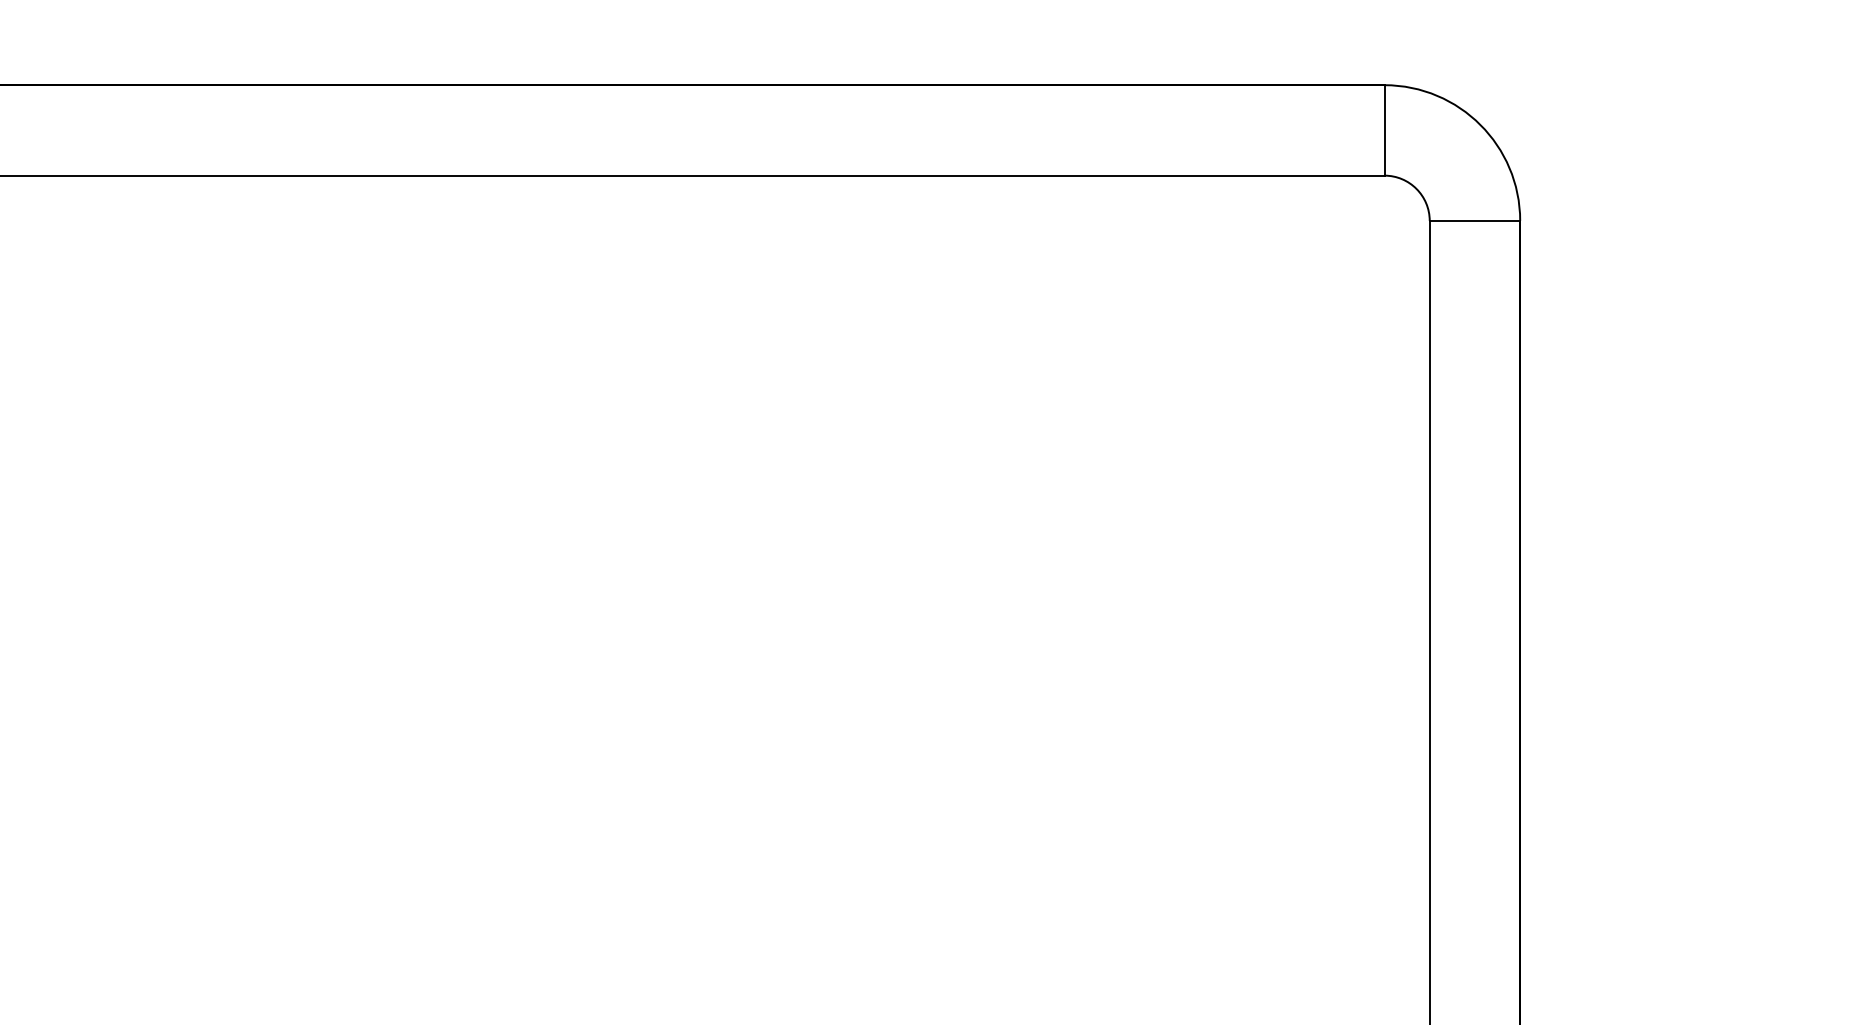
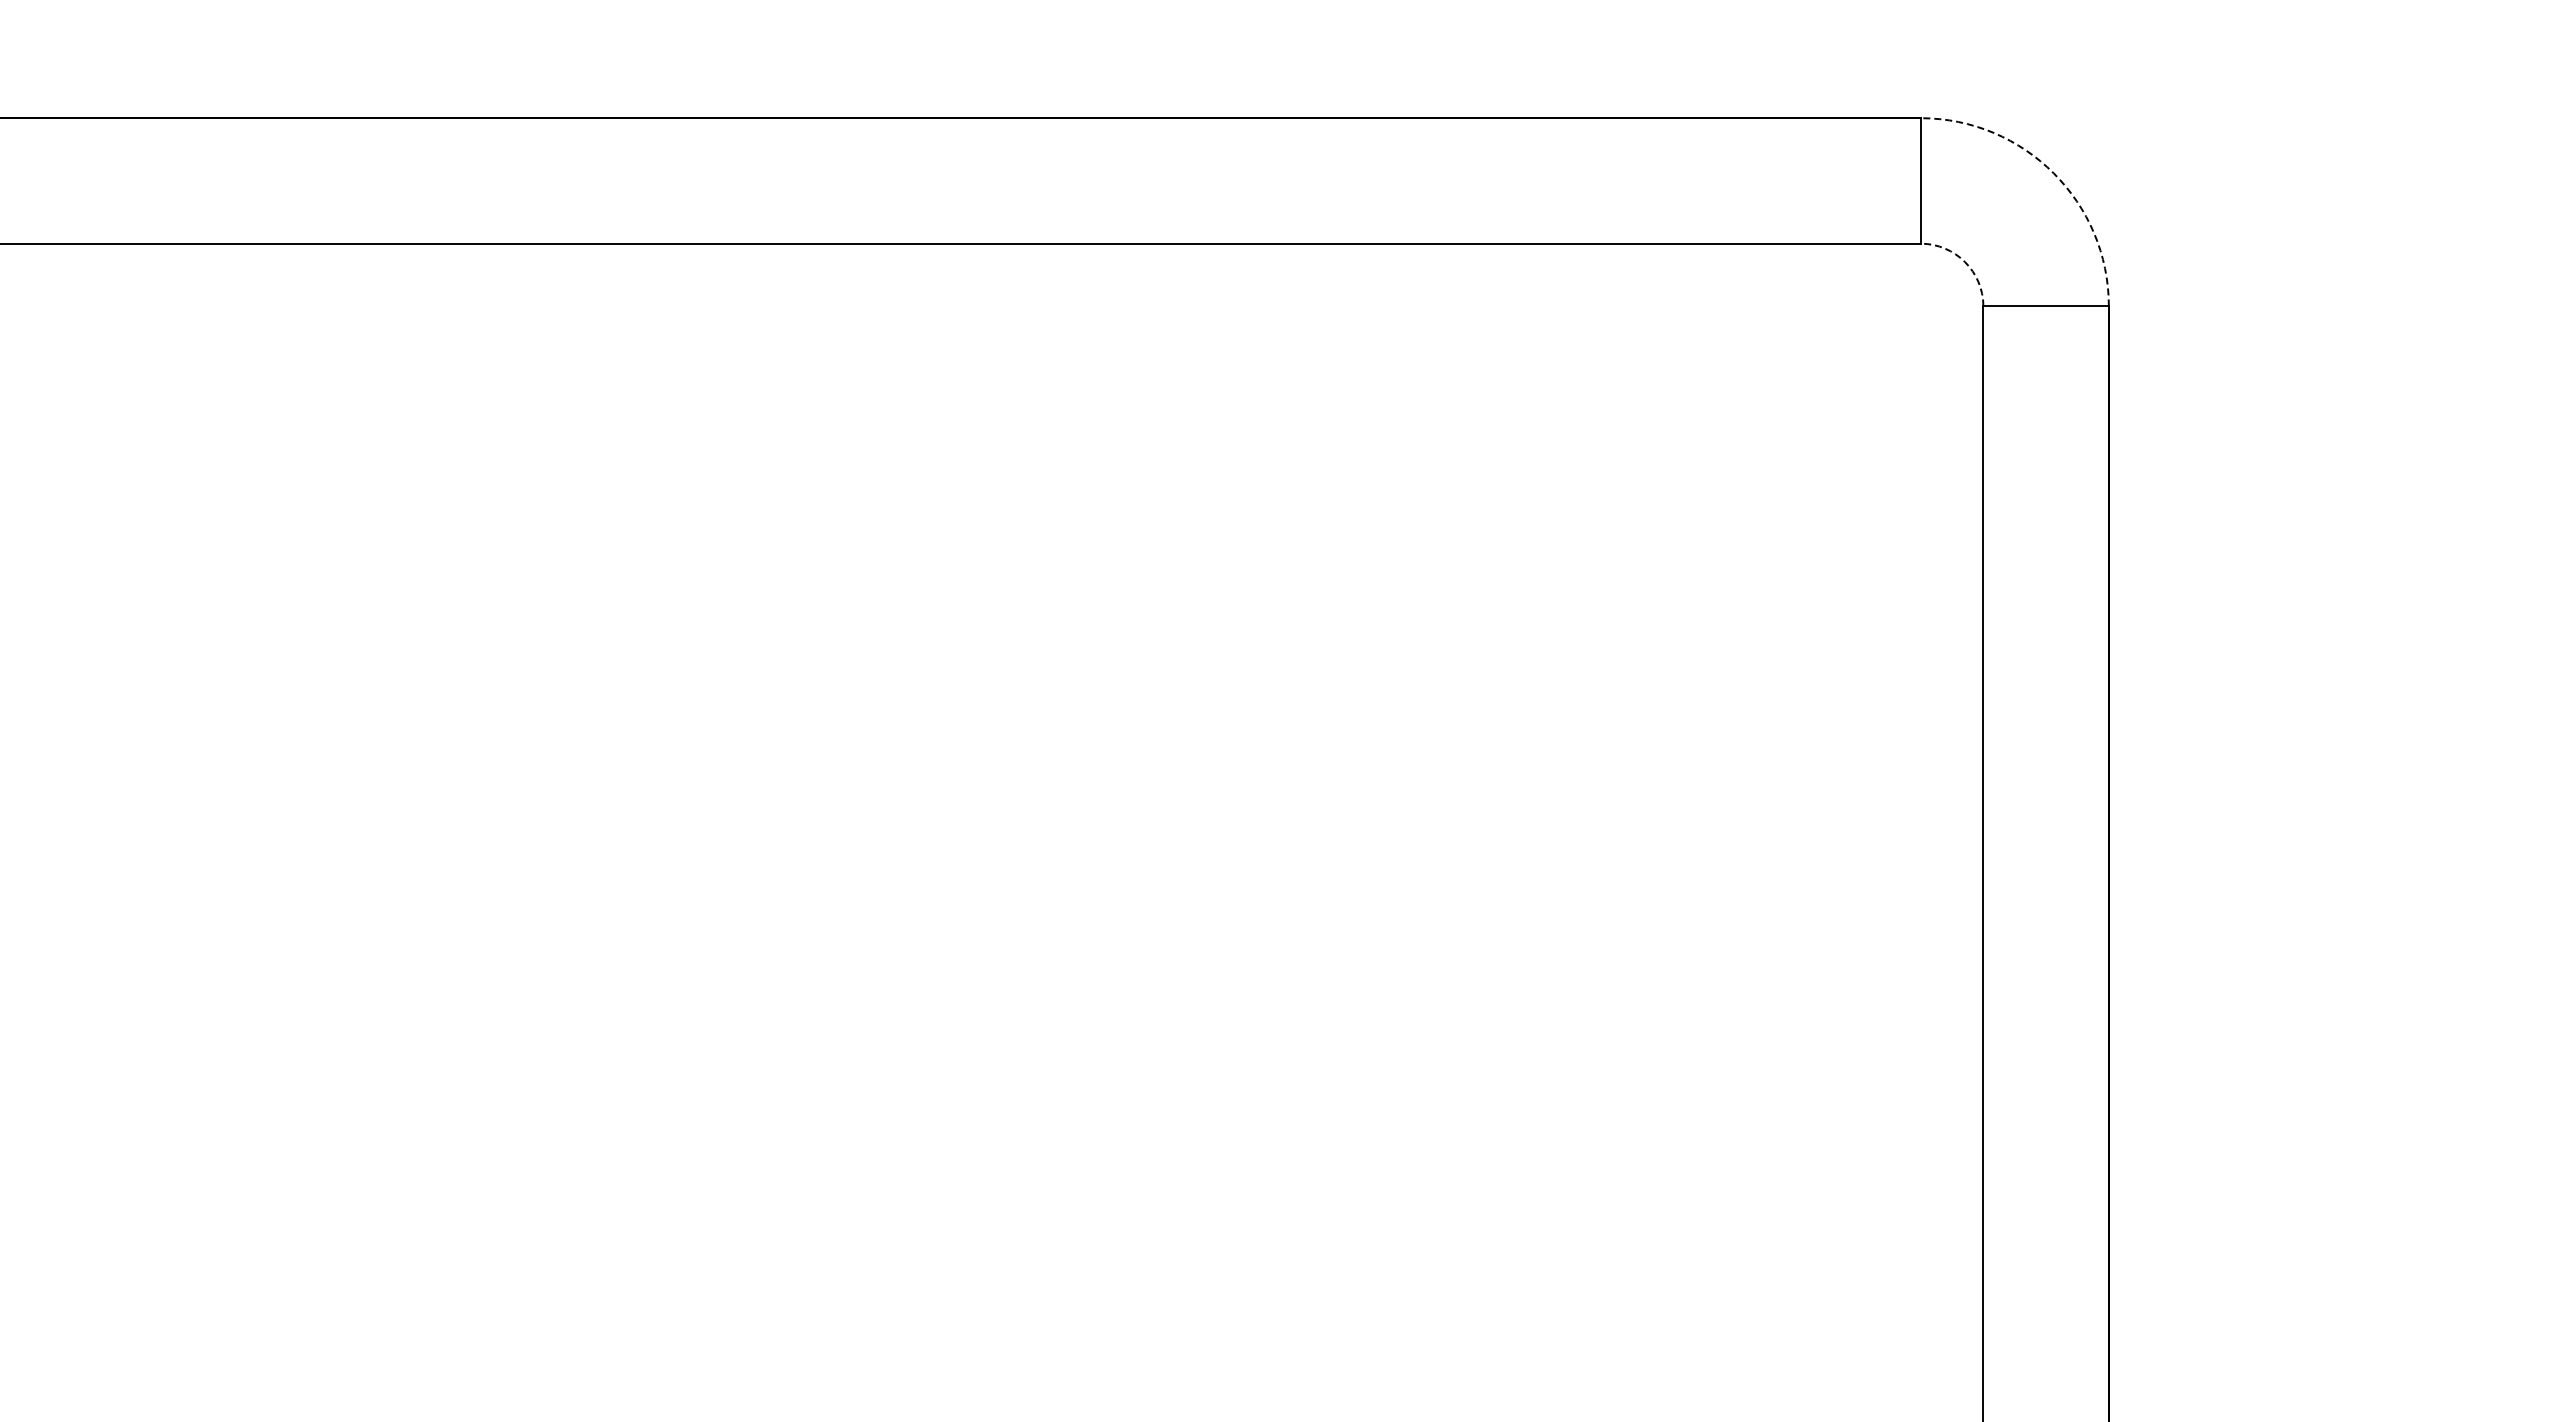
arc: (1480, 125) -> (2053, 173), solid -> dashed
arc: (1416, 189) -> (1965, 262), solid -> dashed

